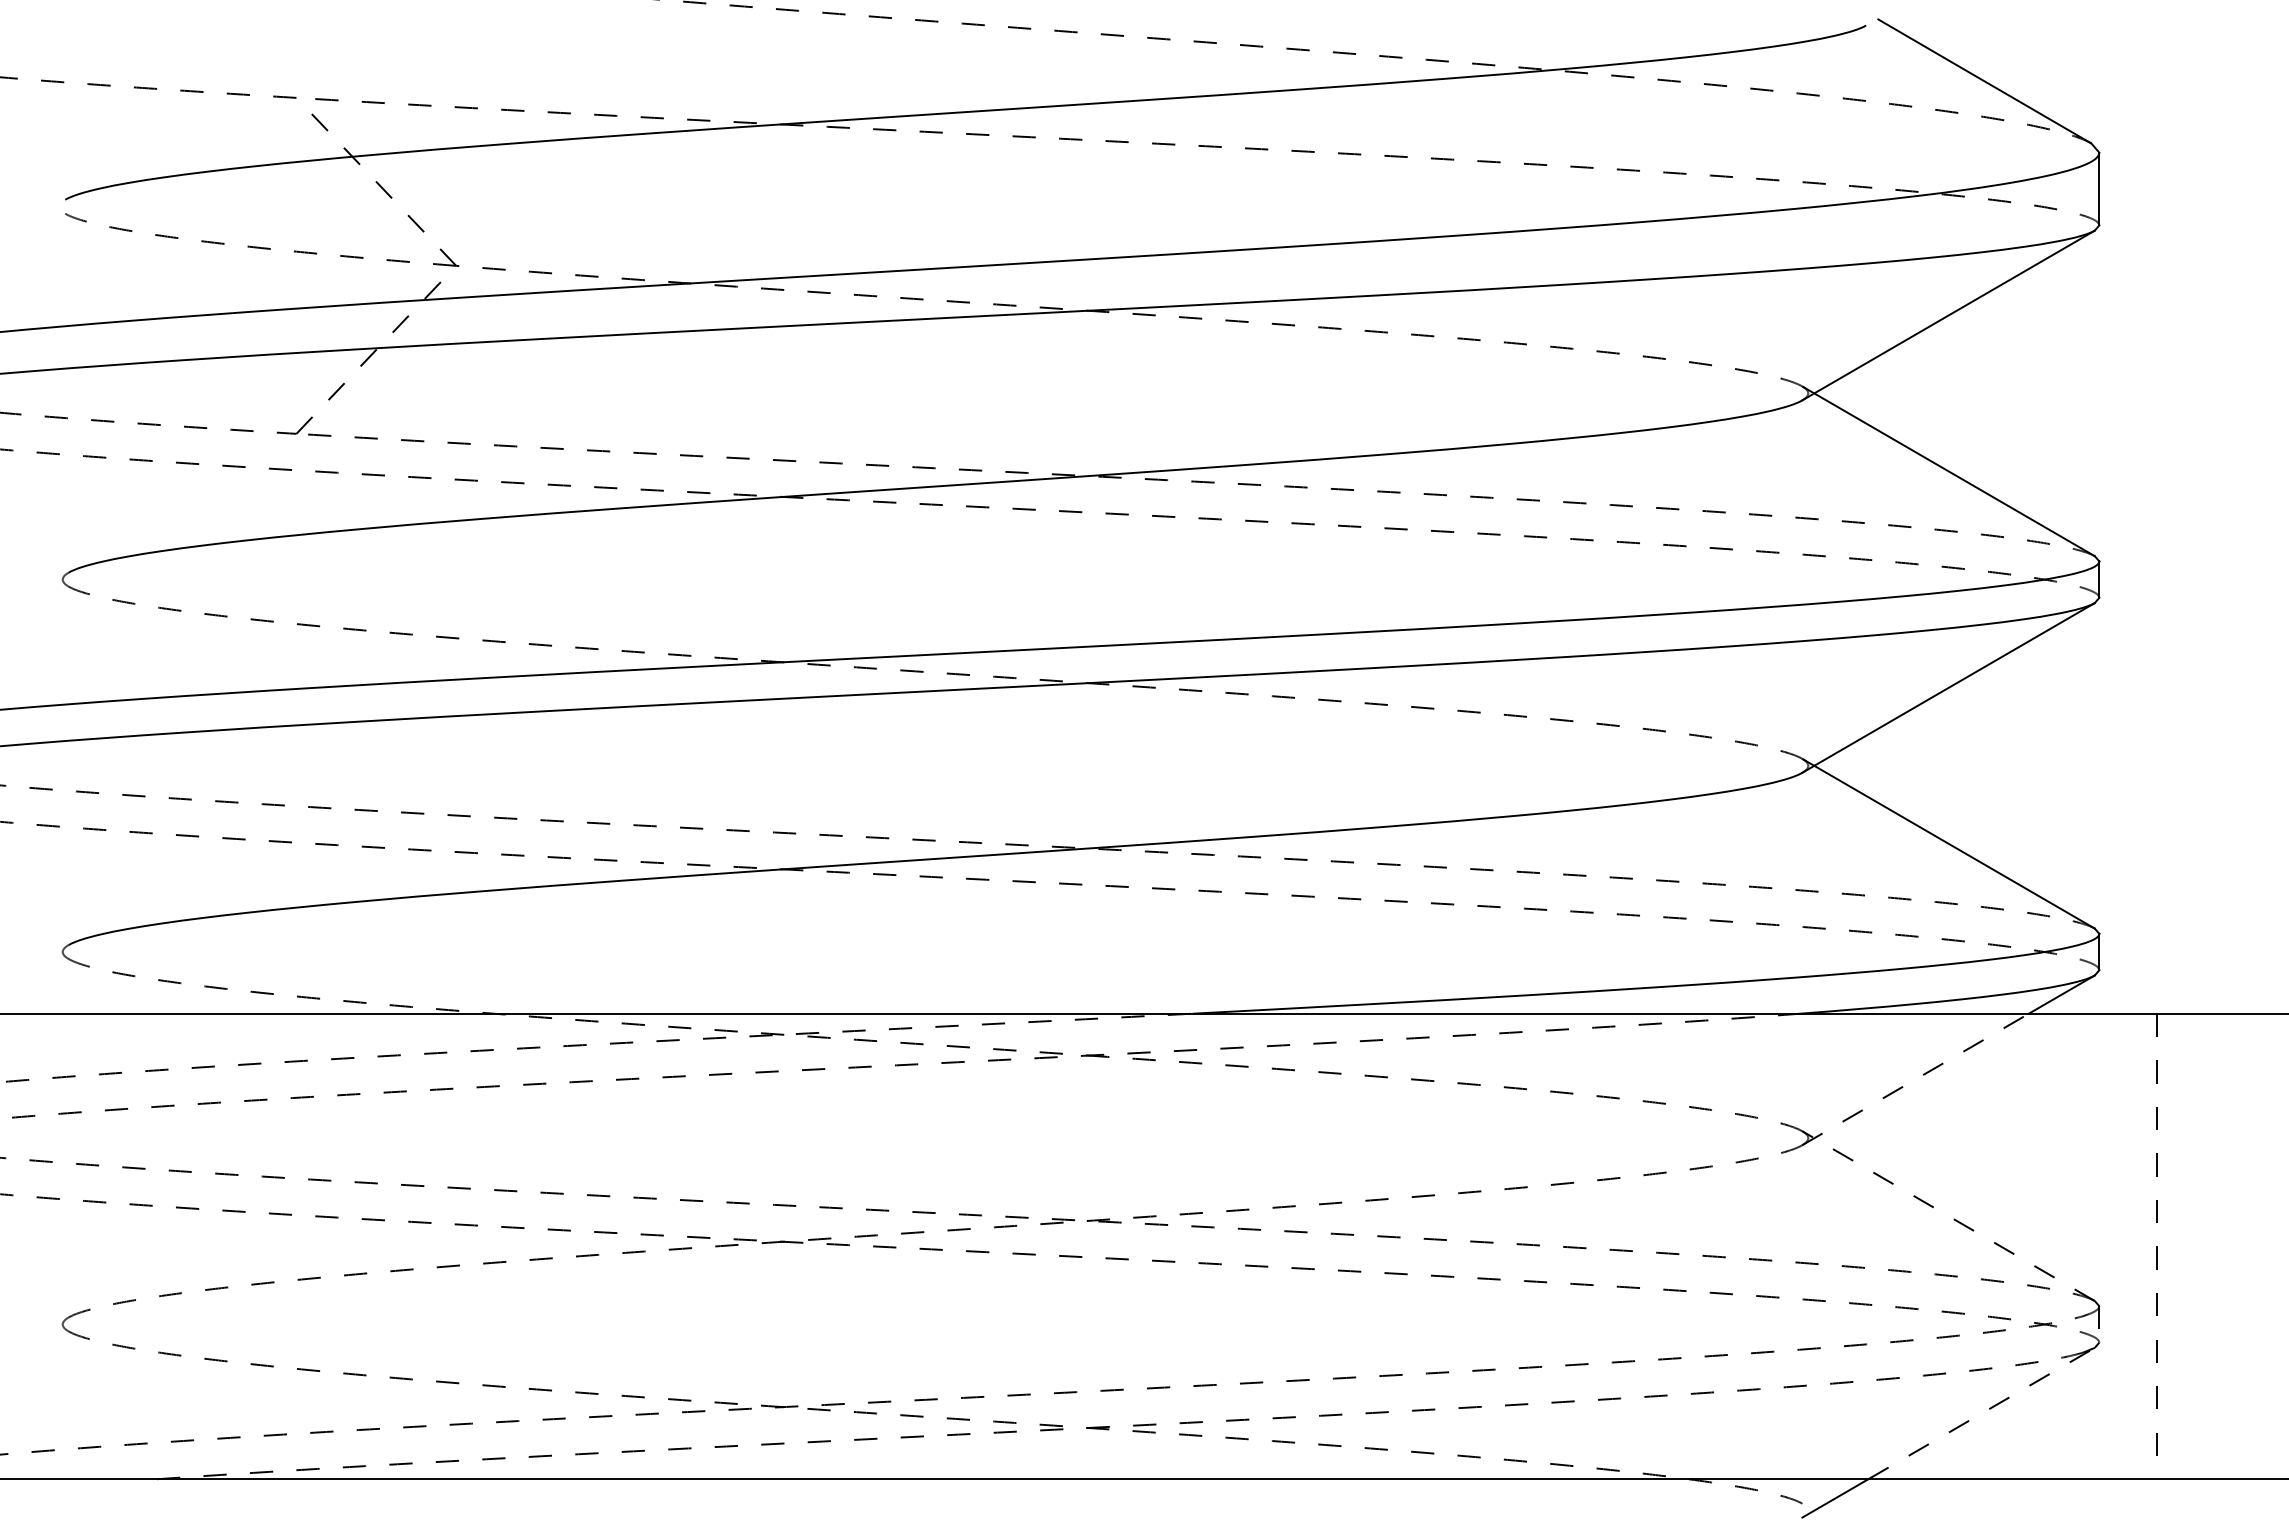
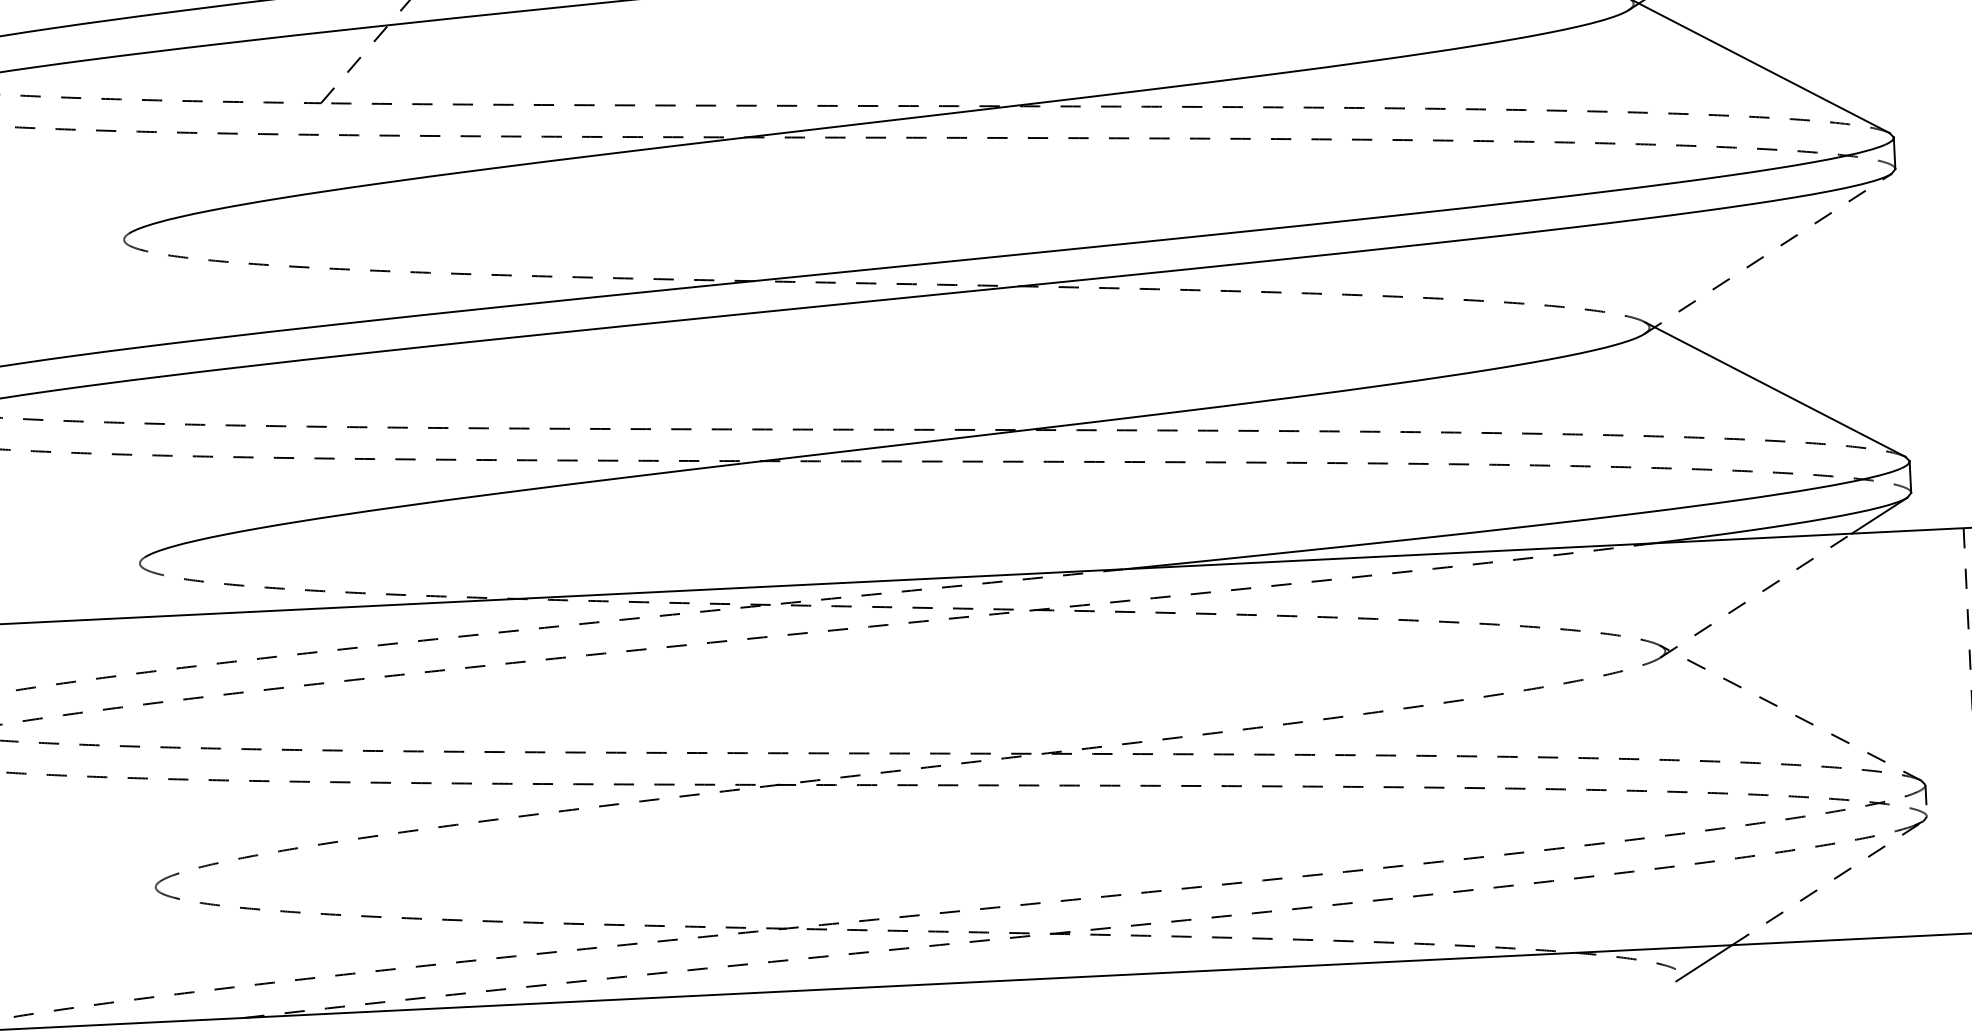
line: (1949, 687) -> (1768, 253), solid -> dashed

